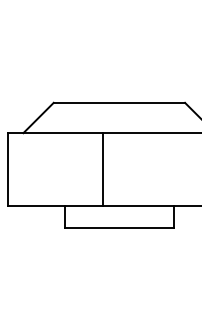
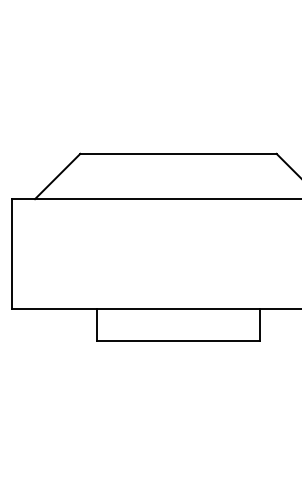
line: (102, 169) -> (153, 253), removed

